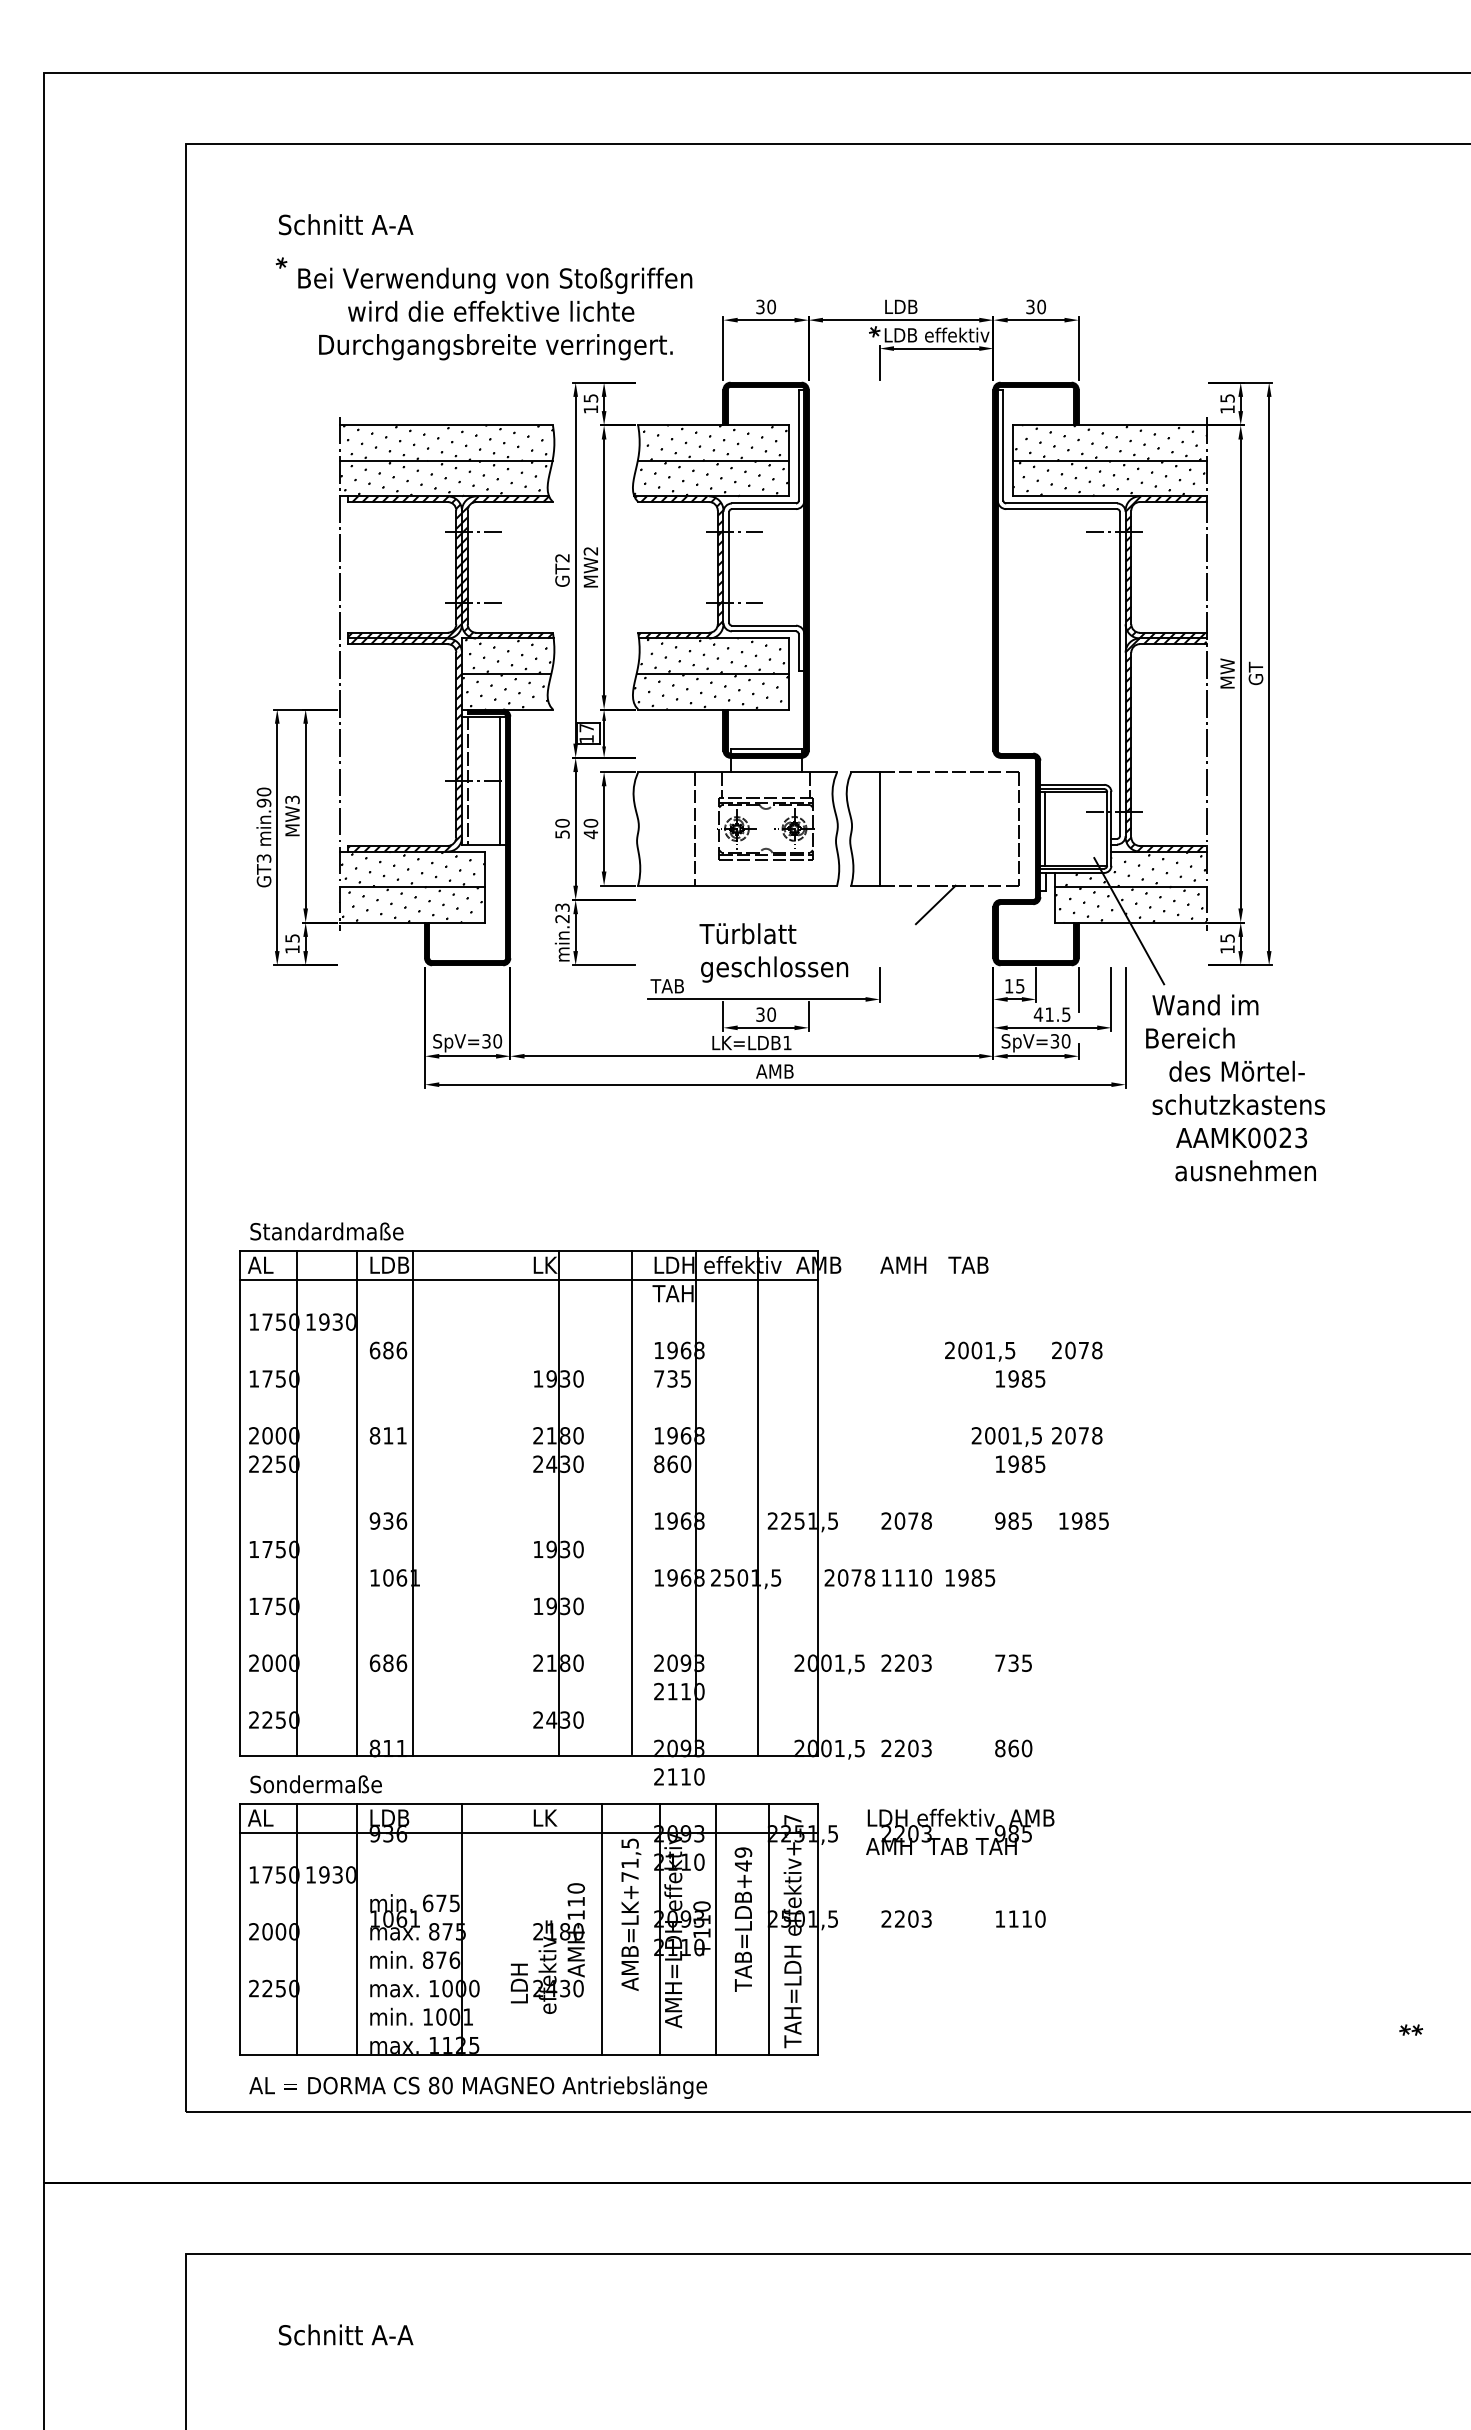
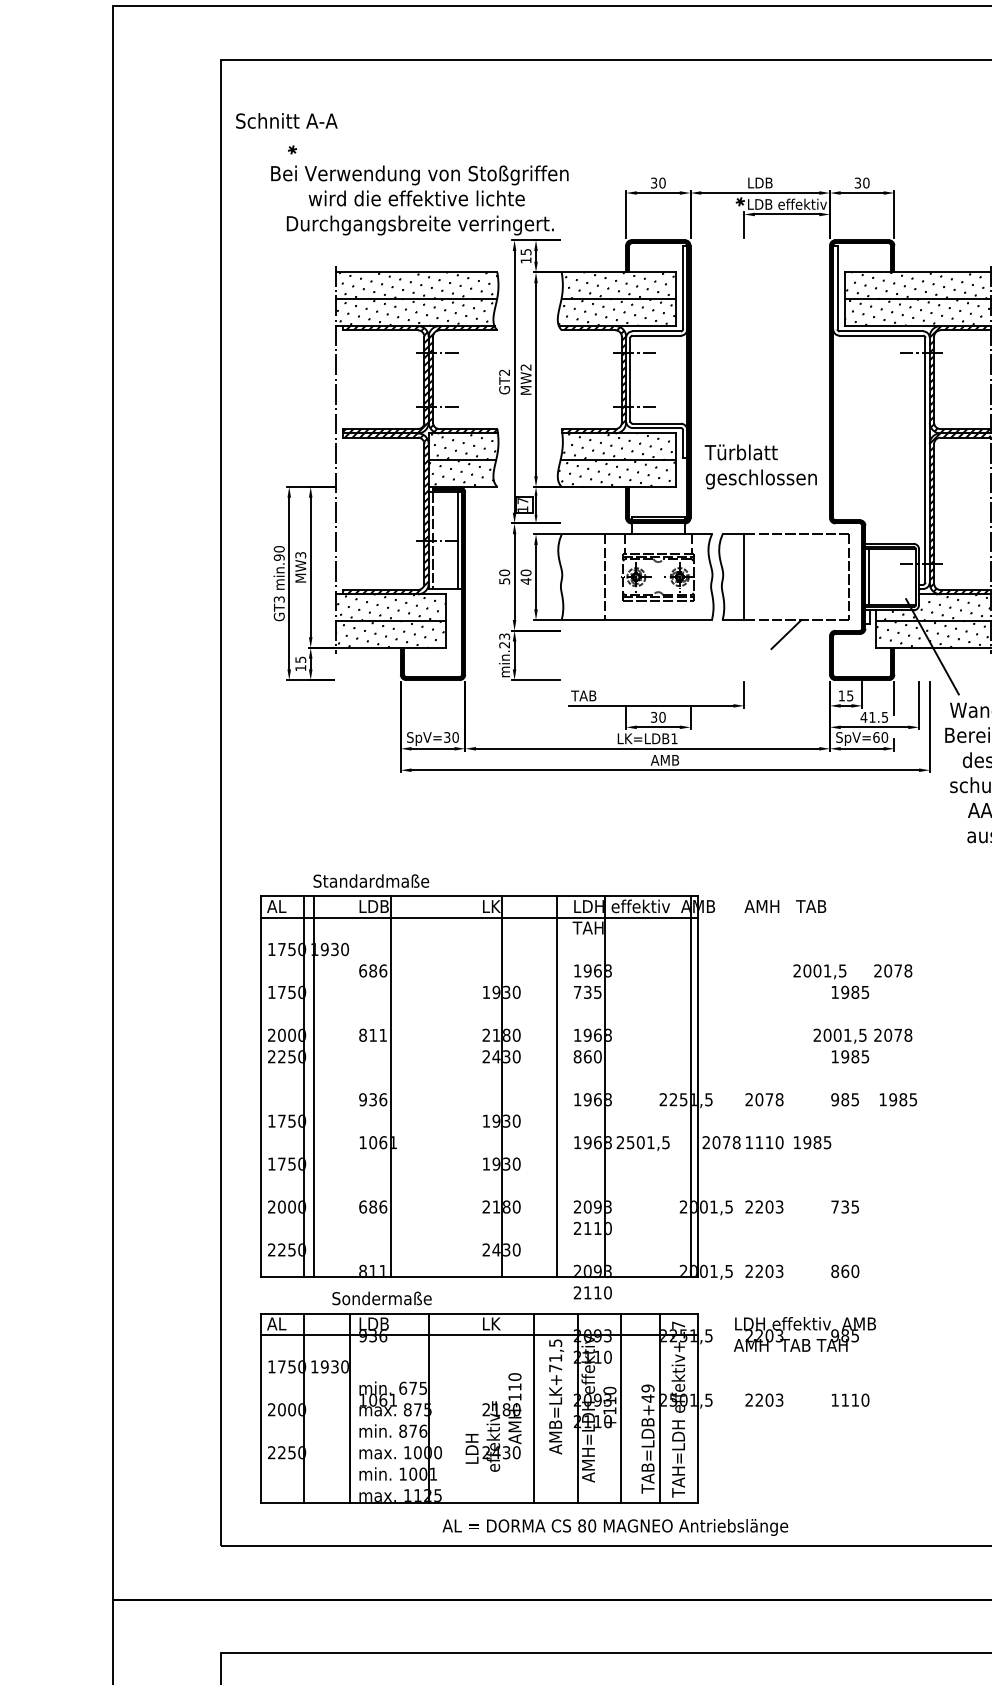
text: (346, 224) -> (287, 120), moved
text: (495, 313) -> (420, 200), moved
text: (773, 952) -> (760, 466), moved
text: (1054, 1041) -> (876, 737), SpV=30 -> SpV=60
text: (326, 1231) -> (370, 881), moved
line: (357, 1503) -> (314, 1086), moved
line: (758, 1503) -> (691, 1086), moved
text: (315, 1784) -> (381, 1298), moved
text: (743, 1919) -> (648, 1439), moved
text: (477, 2087) -> (614, 1527), moved

